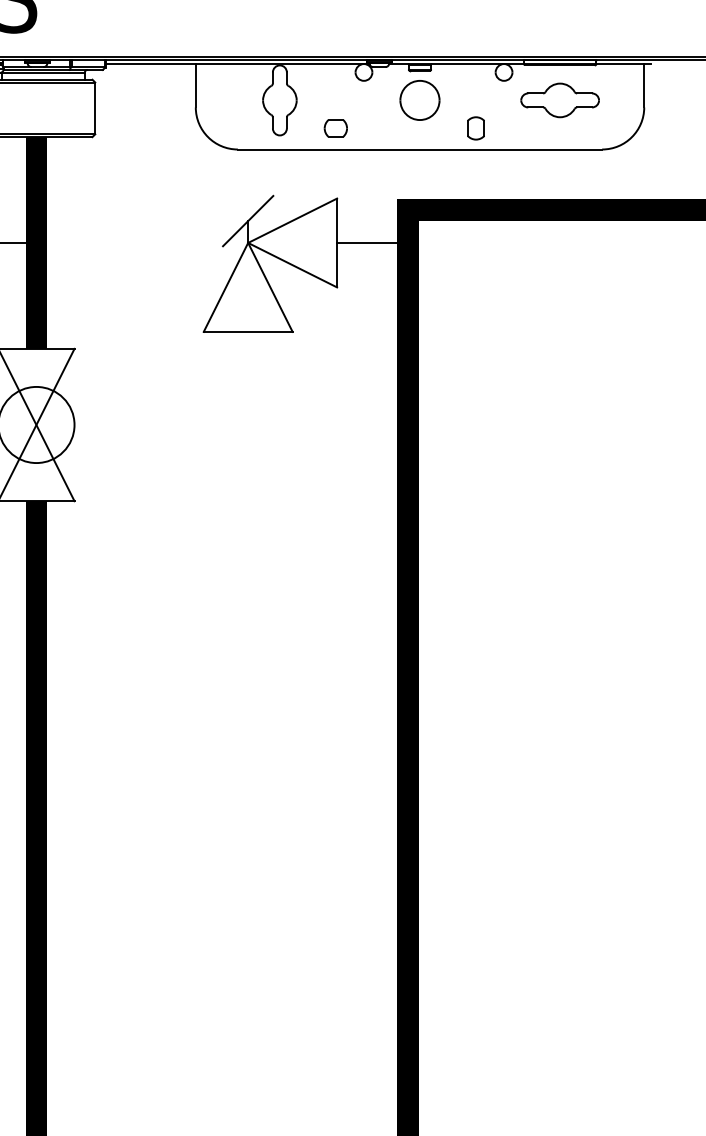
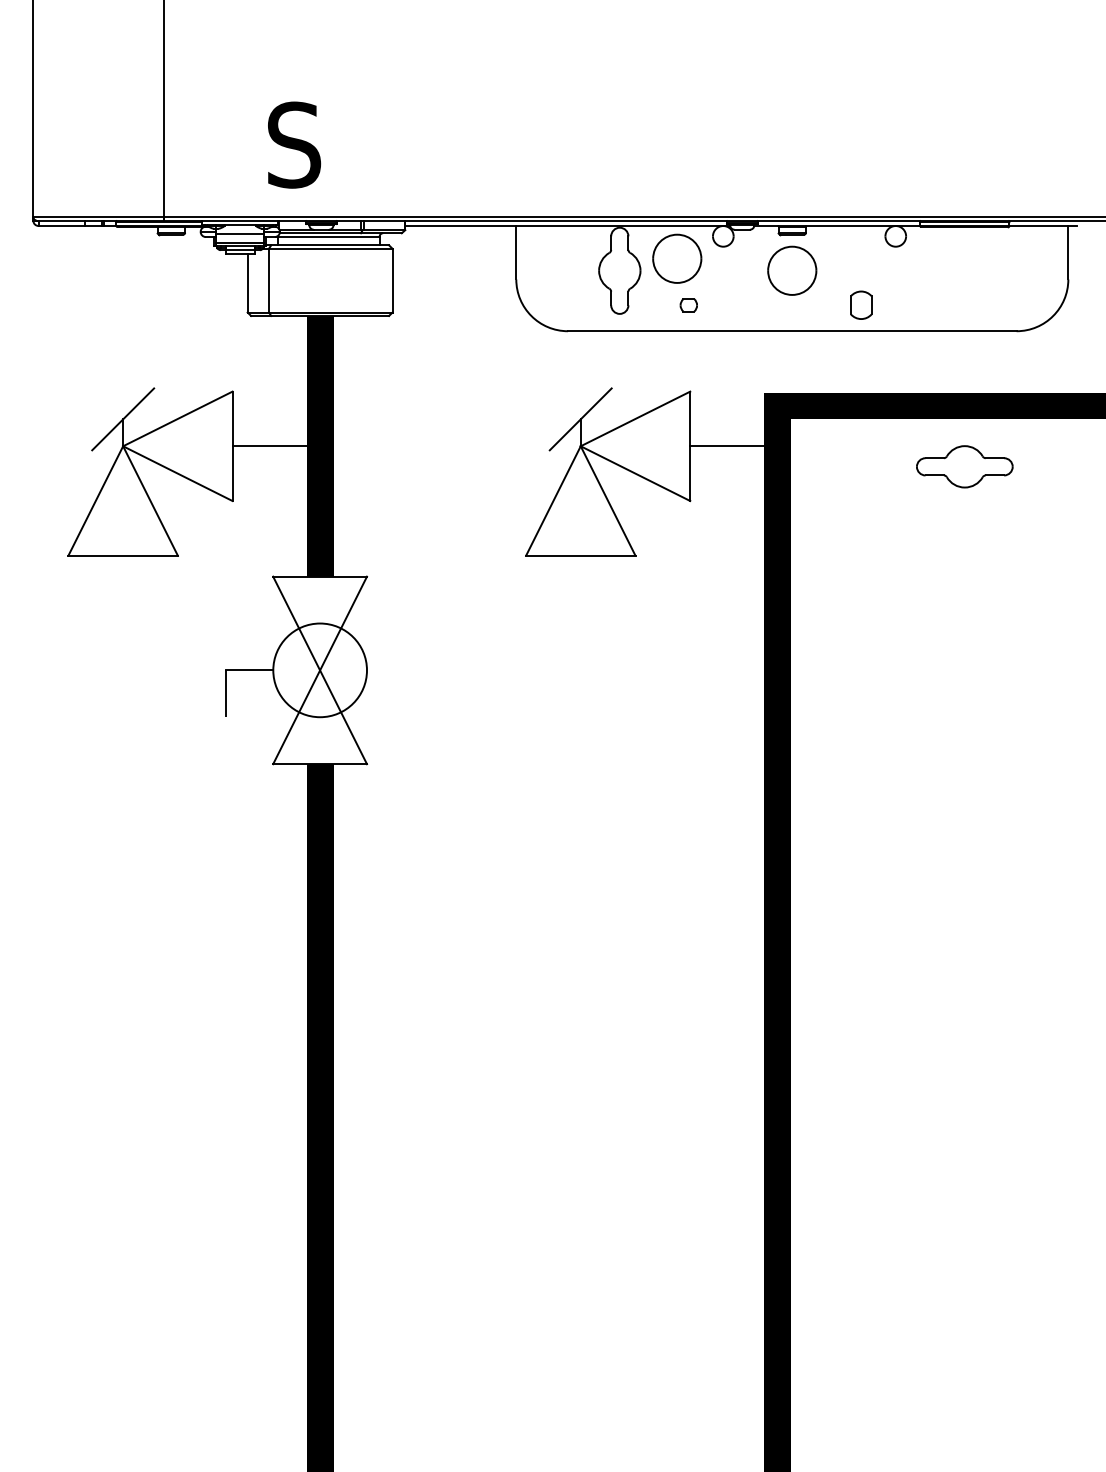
part: (326, 90) -> (677, 258), added
part: (559, 100) -> (964, 466), moved
part: (335, 128) -> (688, 305), size x0.6

